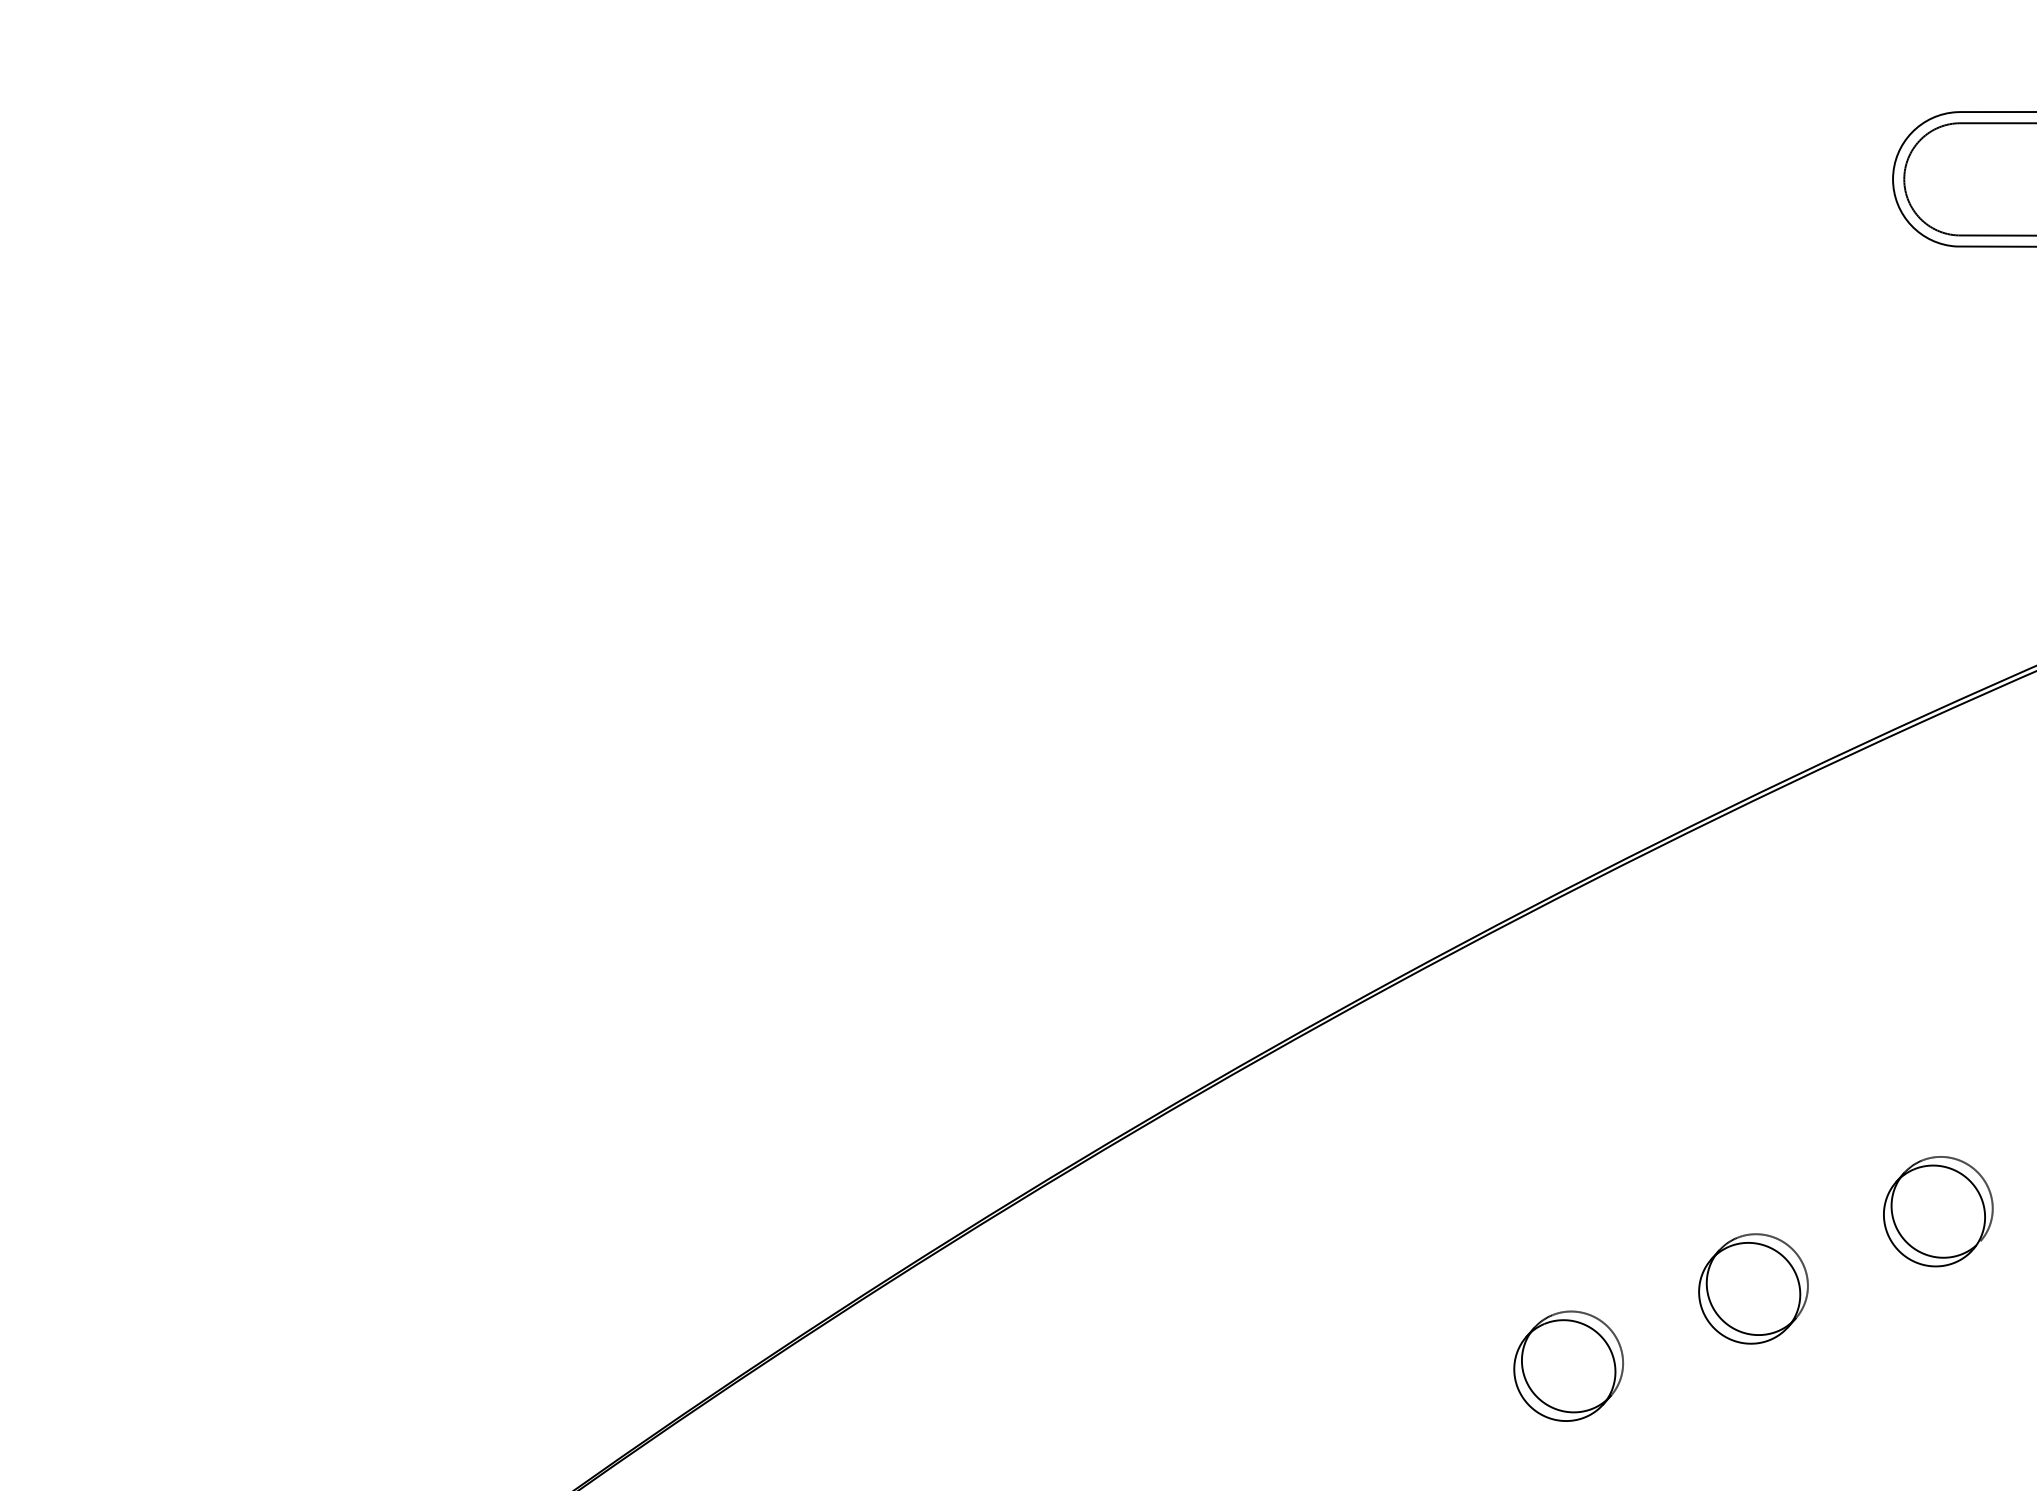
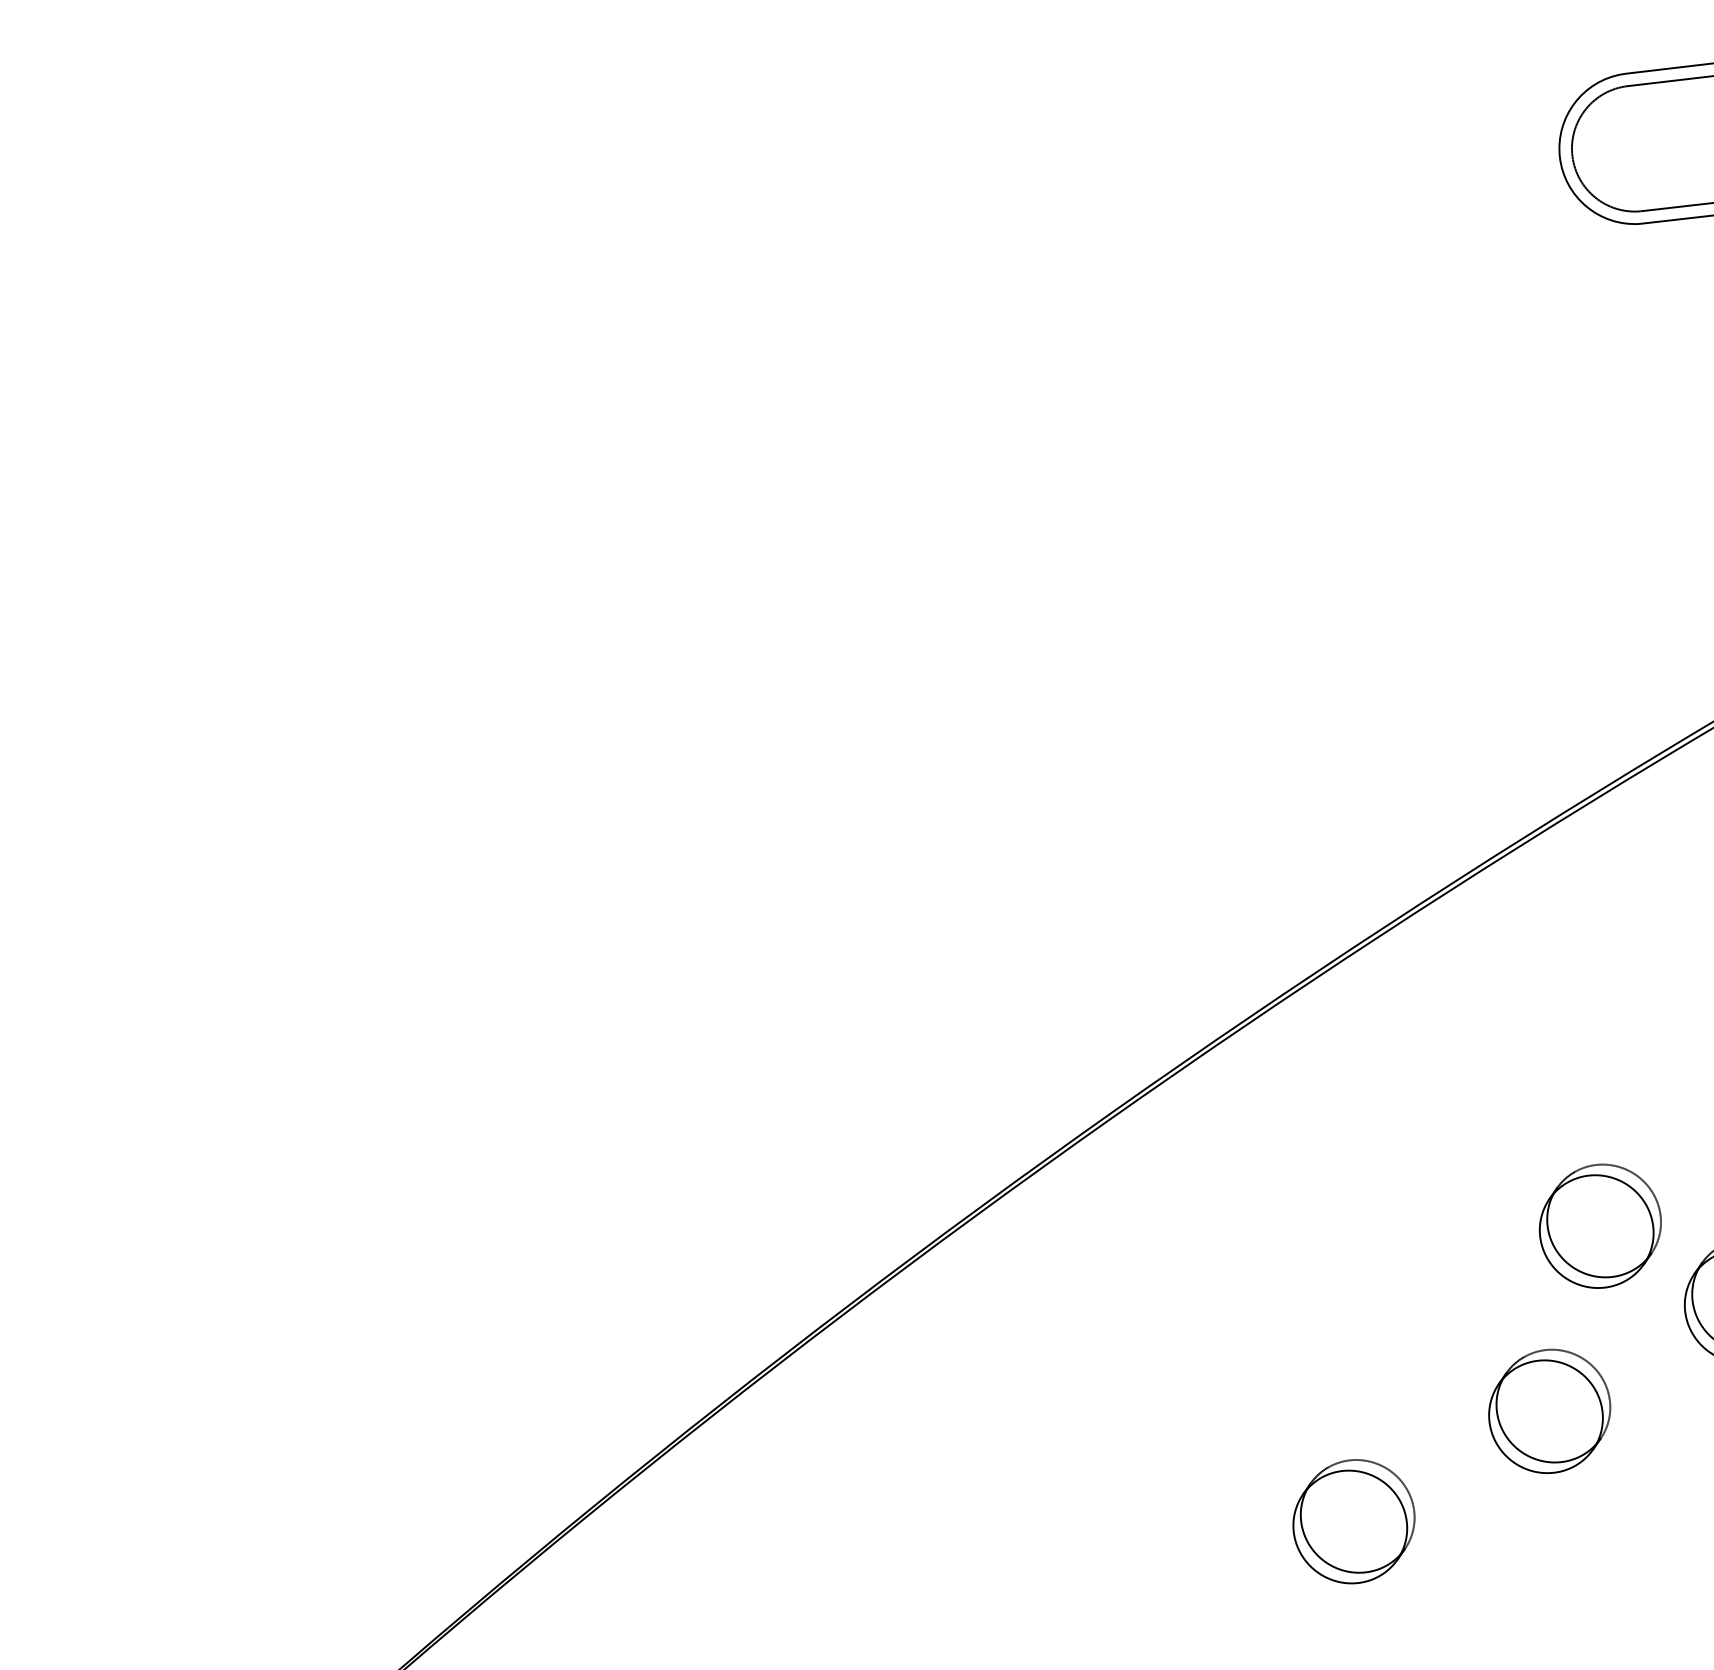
part: (1817, 1129) -> (1600, 1225), added

